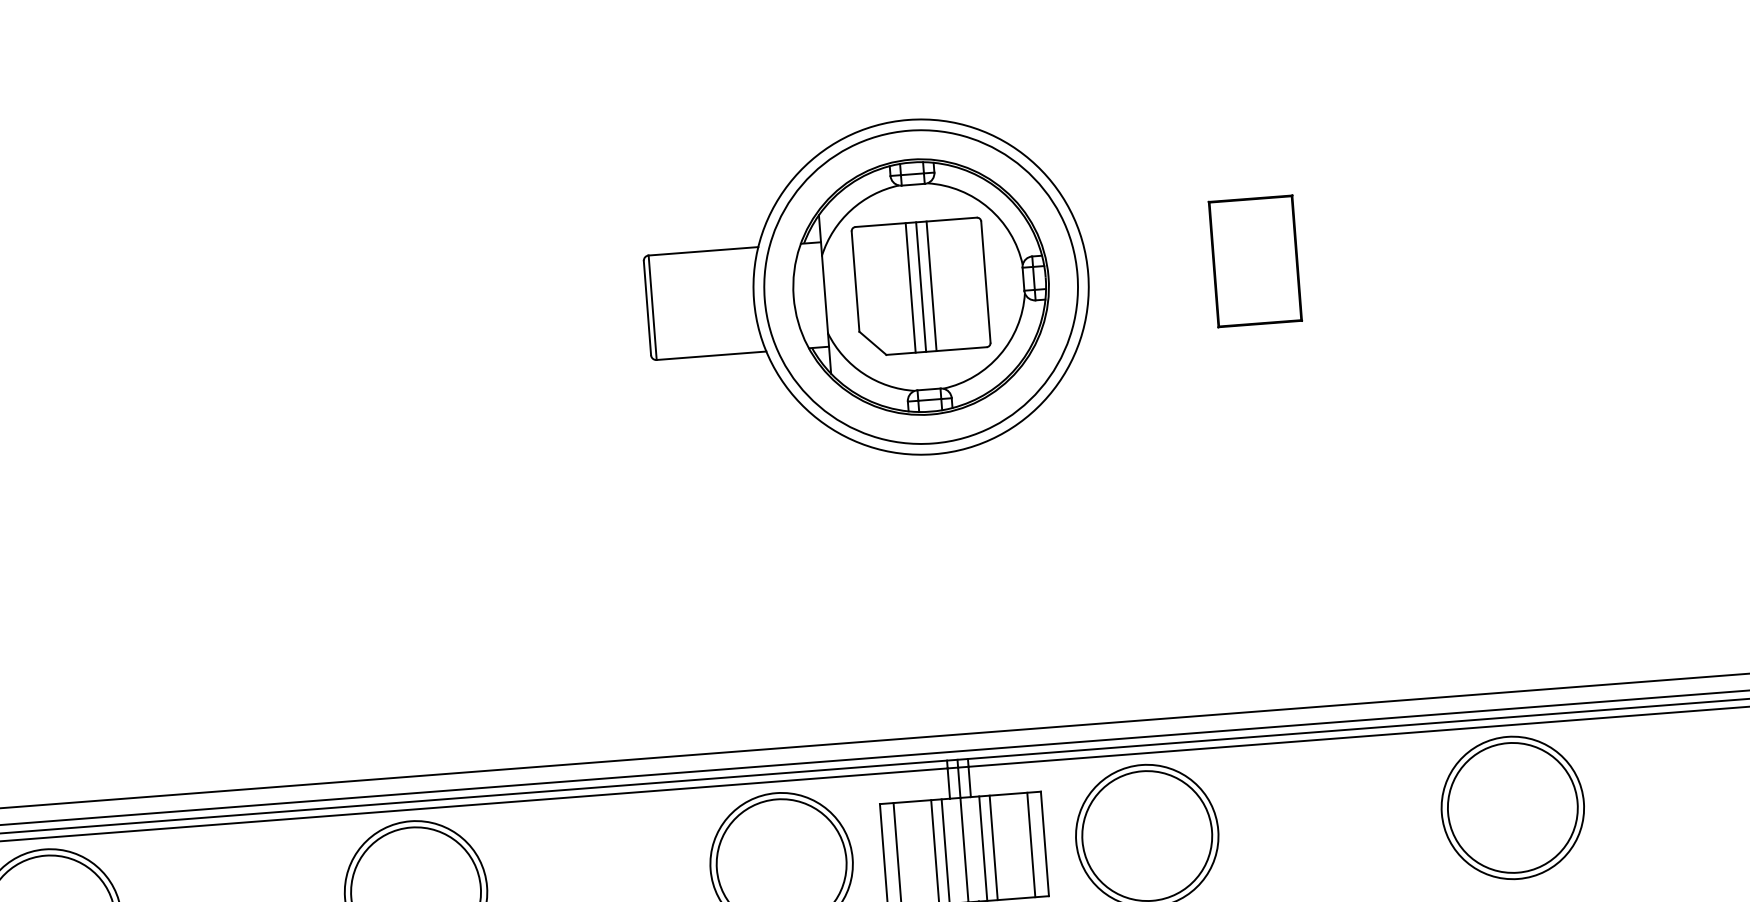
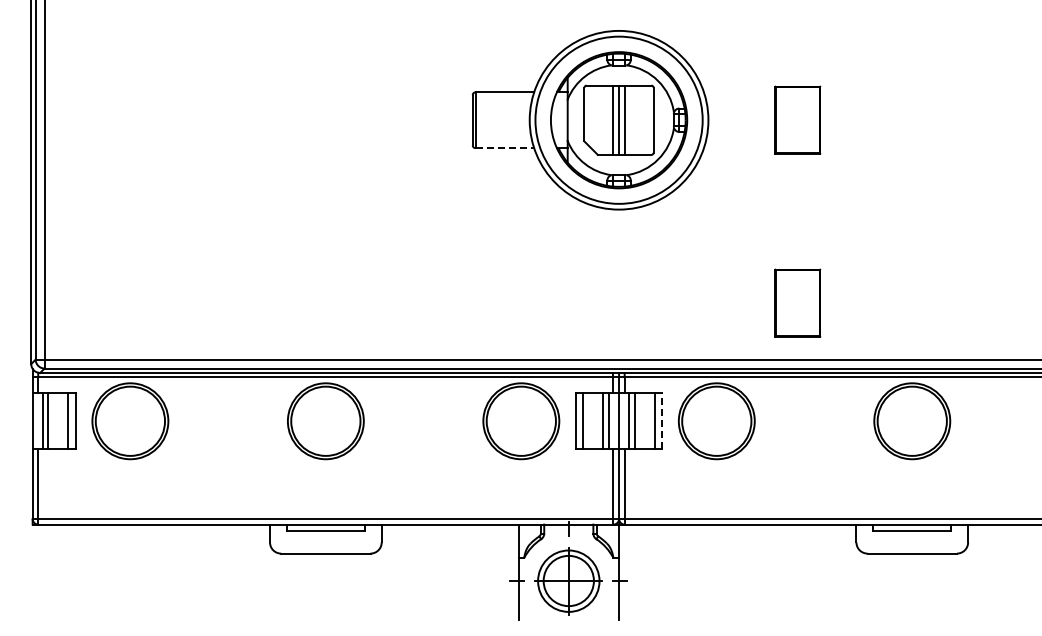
line: (712, 356) -> (505, 148), solid -> dashed
part: (1281, 602) -> (797, 302), added
line: (1045, 844) -> (662, 421), solid -> dashed

